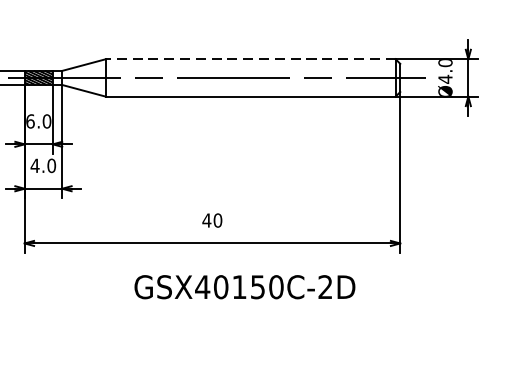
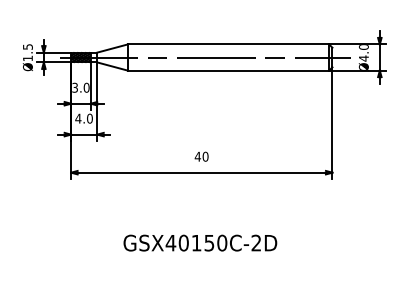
line: (250, 59) -> (228, 44), dashed -> solid
text: (30, 121) -> (75, 87), 6.0 -> 3.0
text: (245, 286) -> (200, 242), moved

